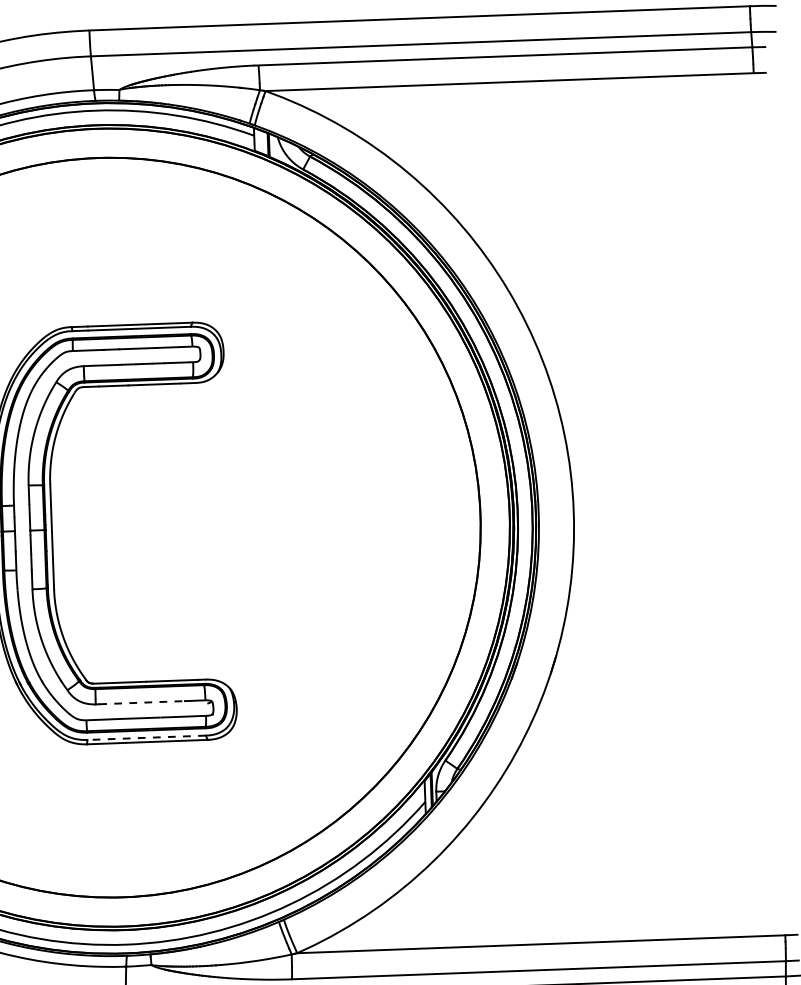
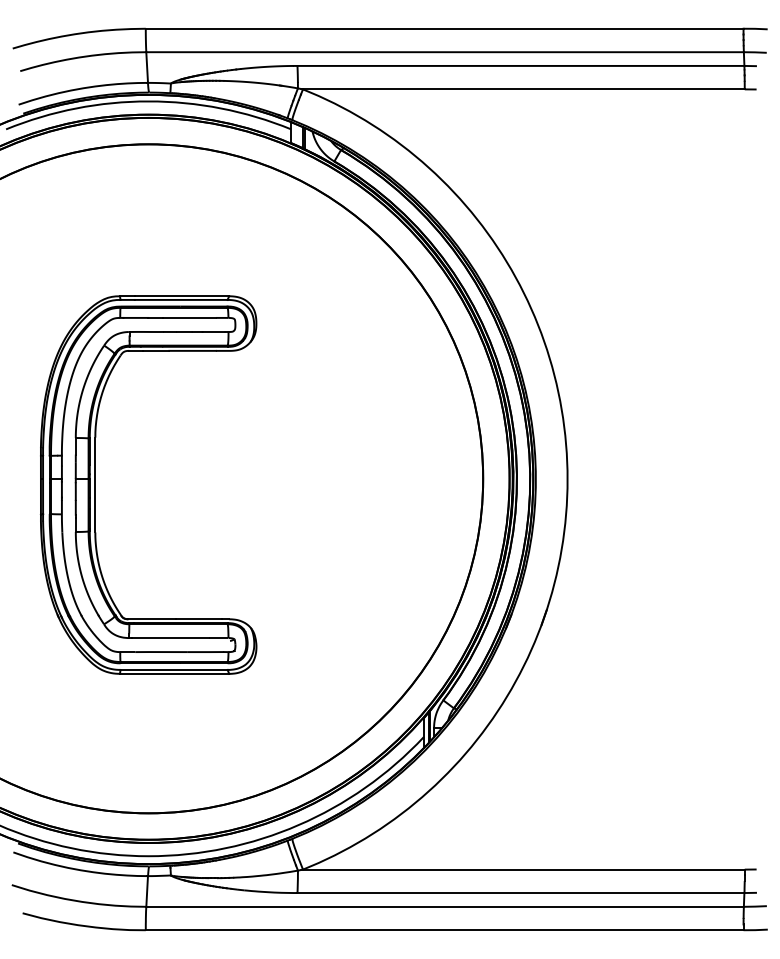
line: (142, 703) -> (171, 638), dashed -> solid
line: (147, 737) -> (174, 669), dashed -> solid

